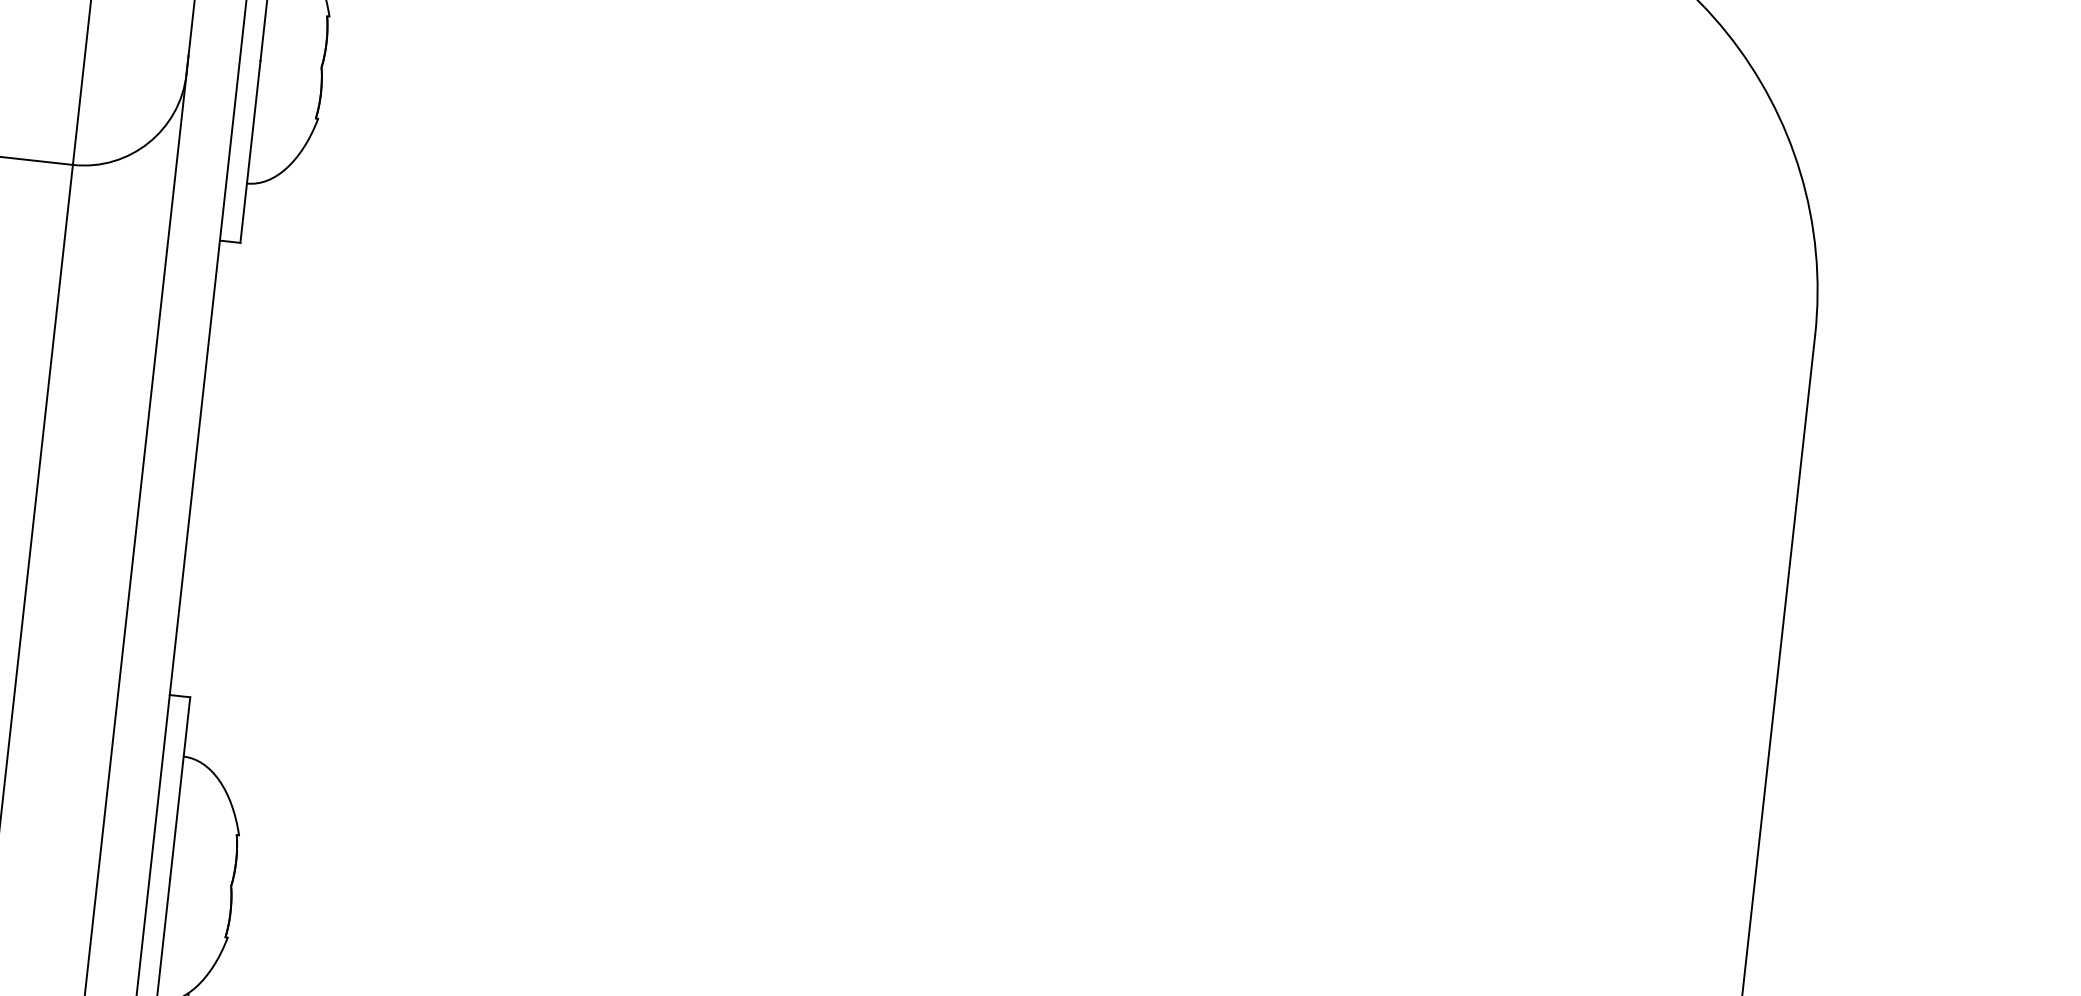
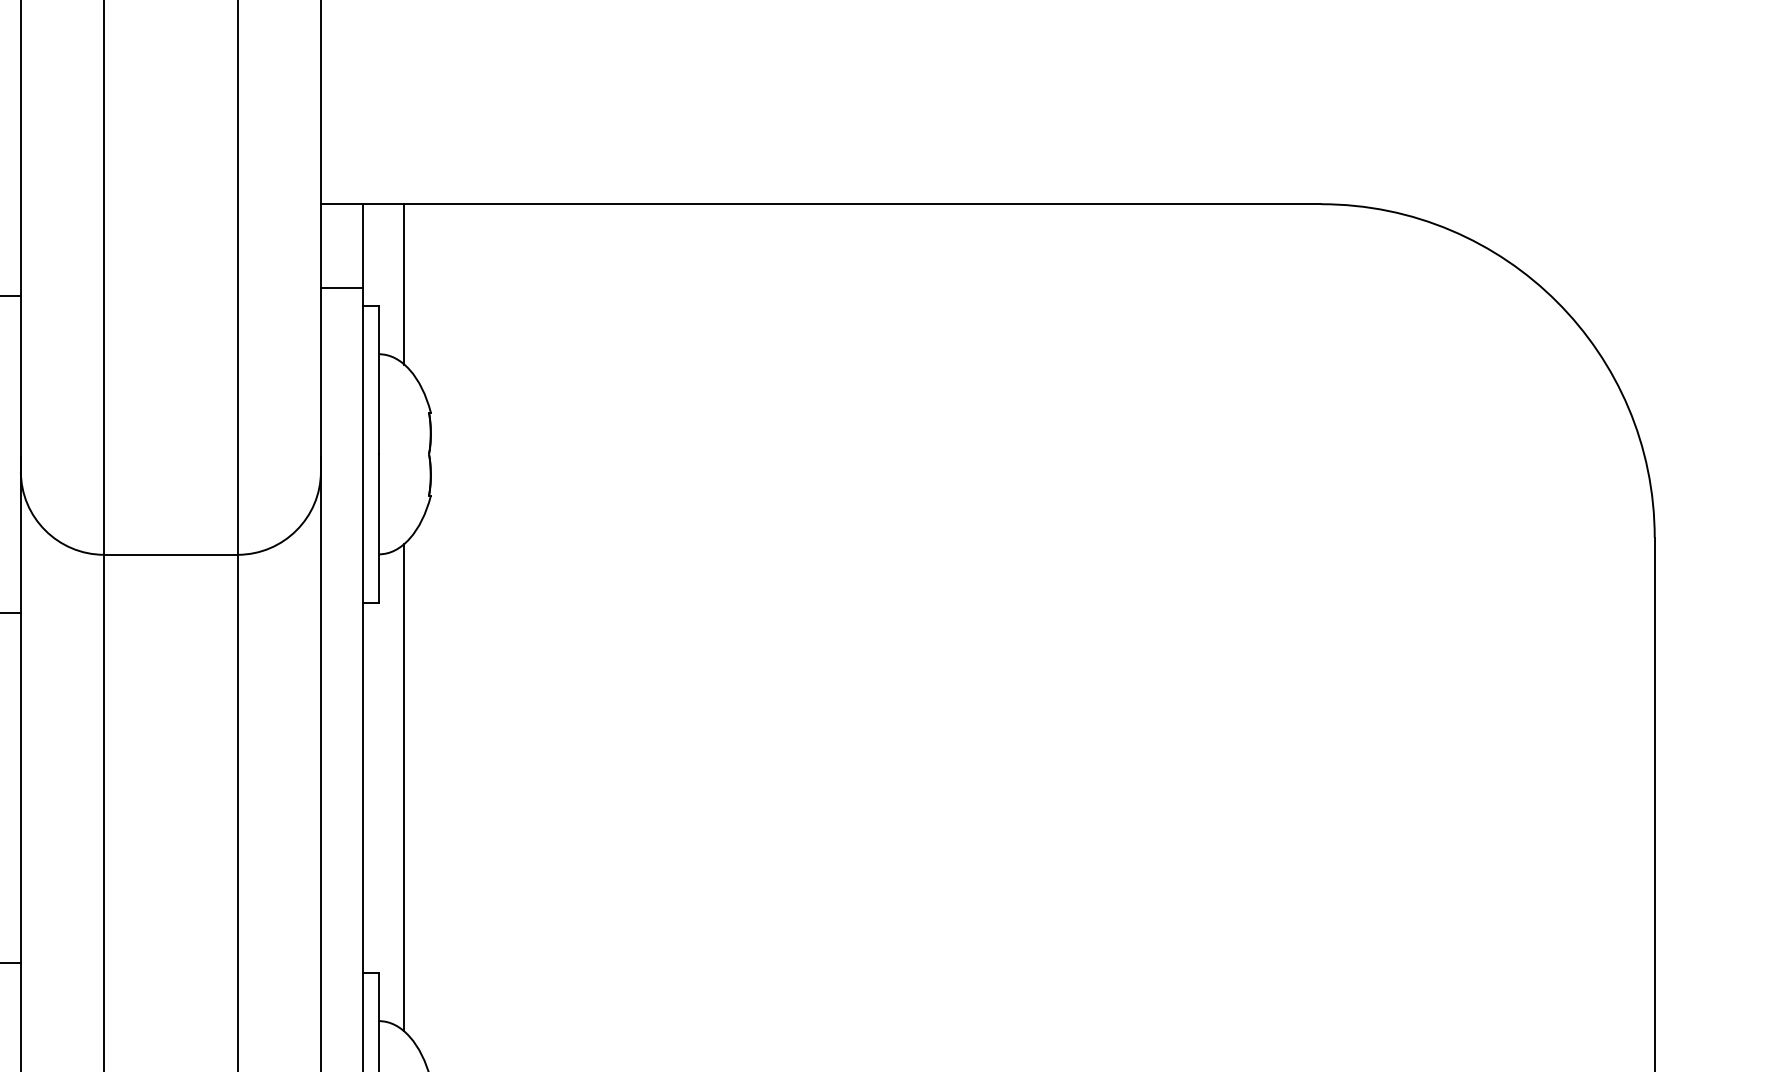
line: (246, 473) -> (404, 787), added

